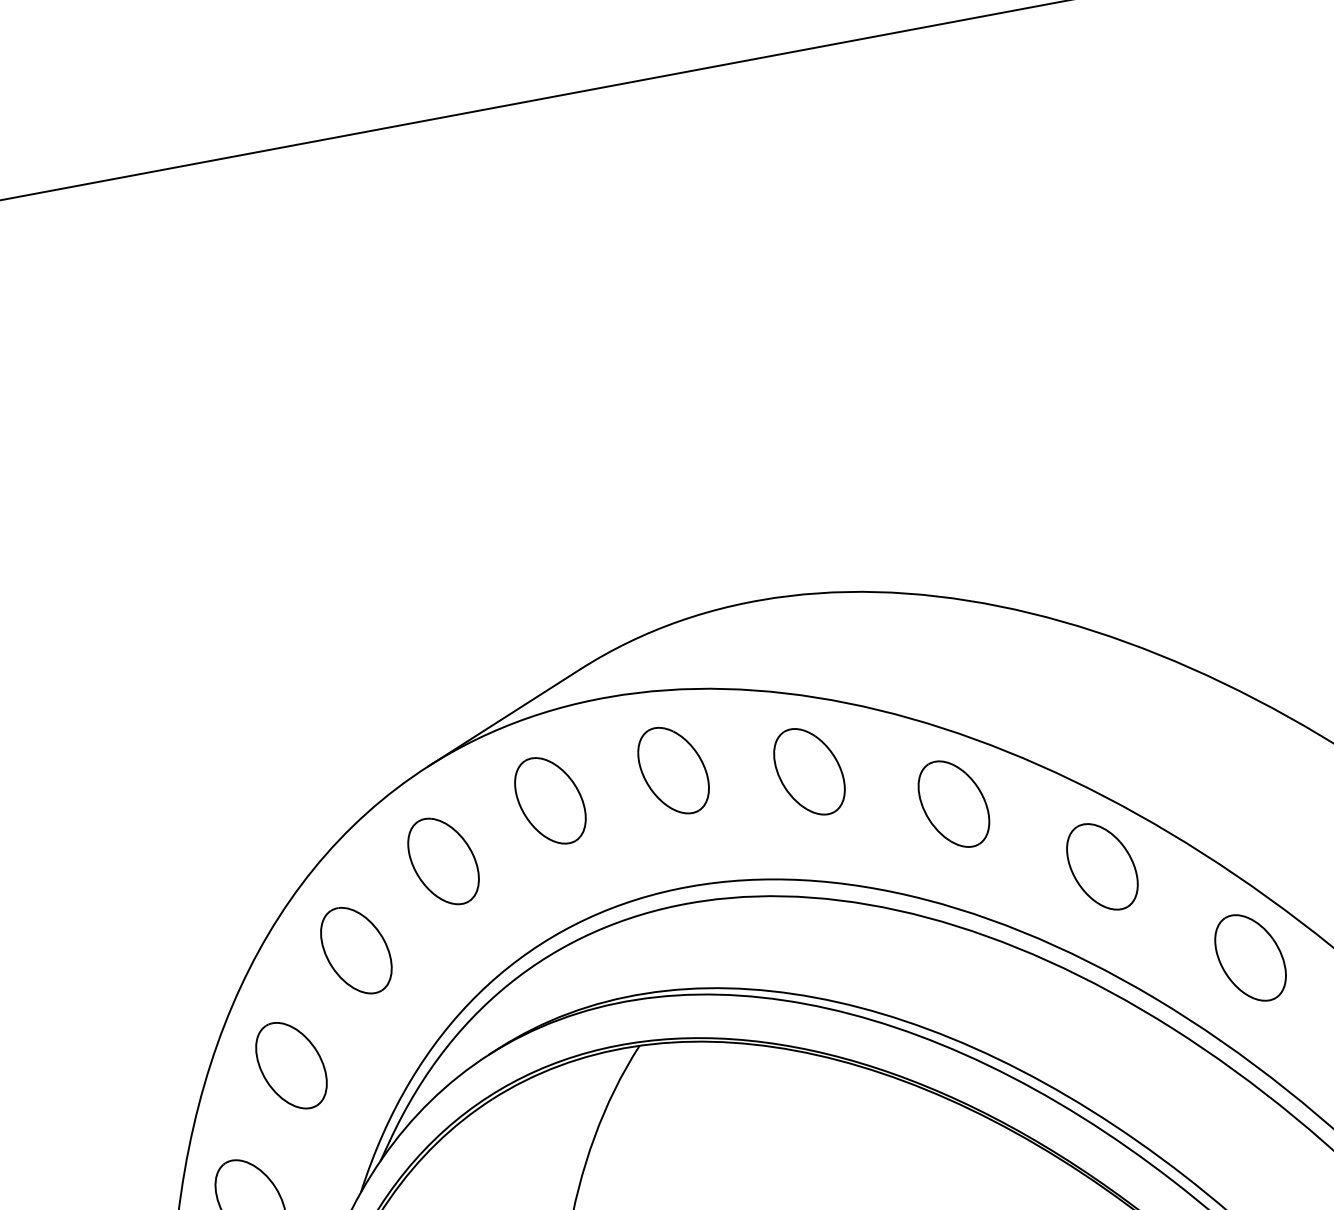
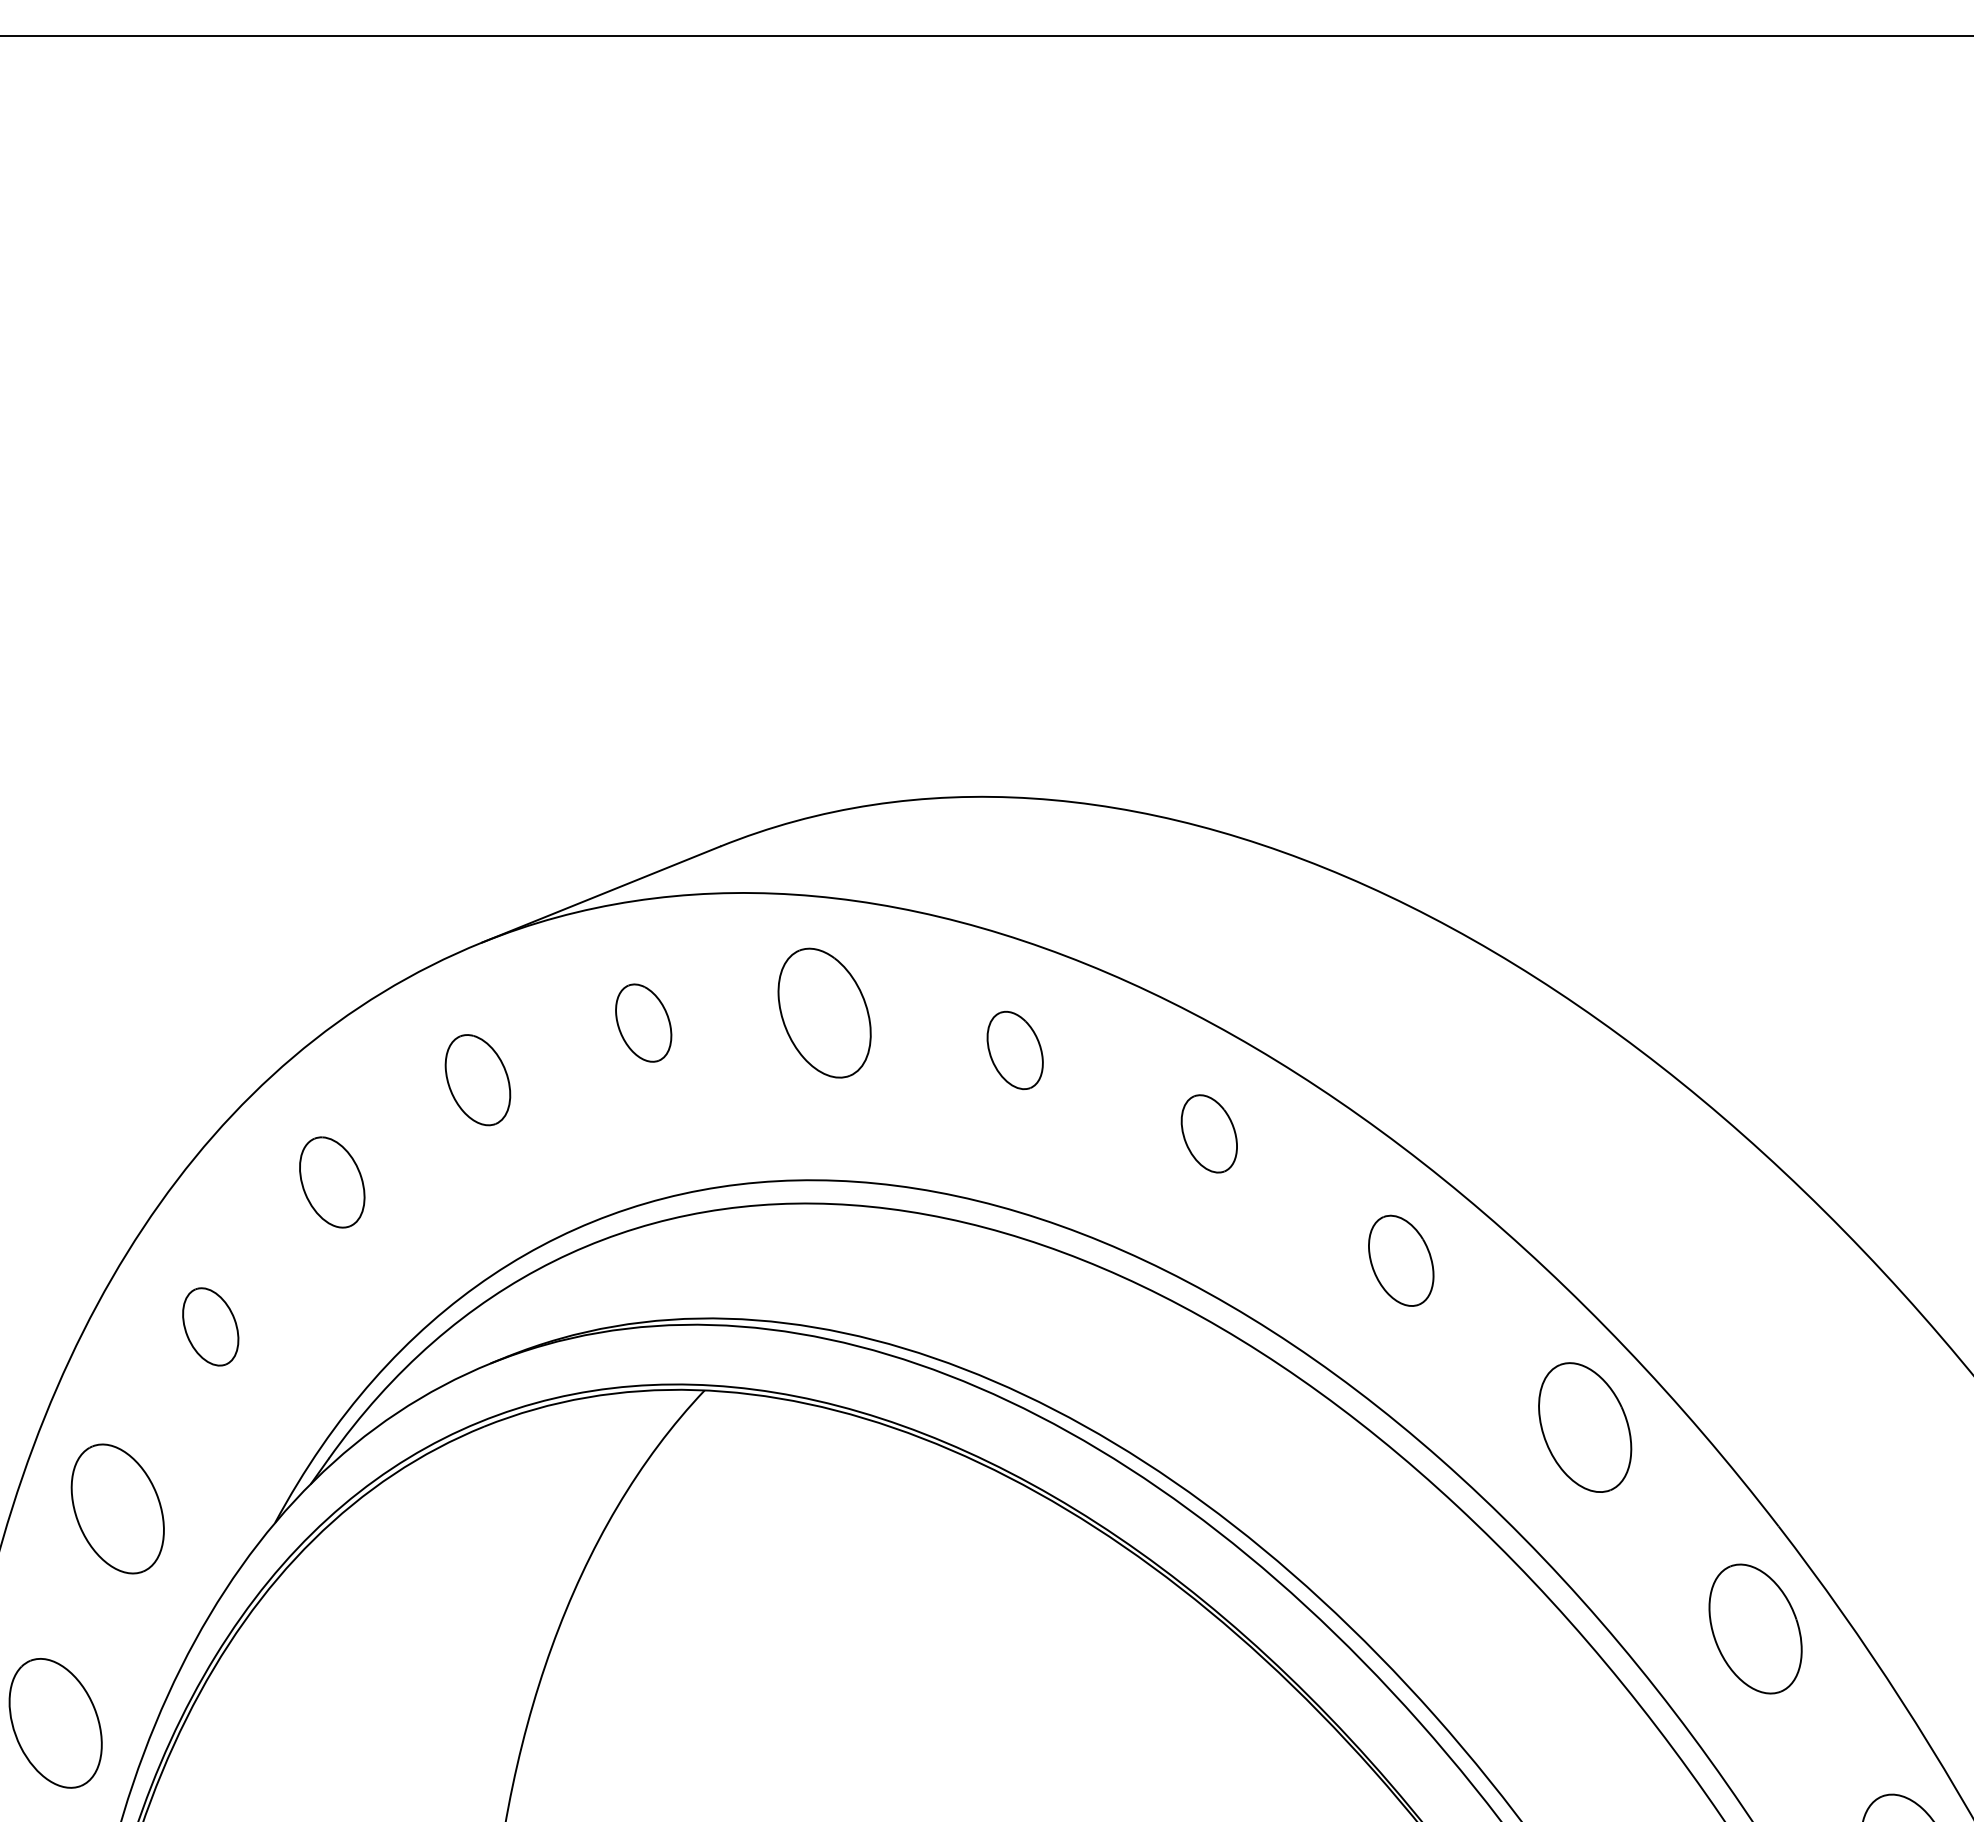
part: (809, 771) -> (1015, 1050), size x0.6
part: (550, 800) -> (643, 1022), size x0.6
part: (954, 803) -> (1209, 1133), size x0.6
part: (443, 861) -> (477, 1079), size x0.7
part: (1102, 866) -> (1401, 1260), size x0.7
part: (356, 950) -> (332, 1182), size x0.7
part: (291, 1065) -> (210, 1326), size x0.6

